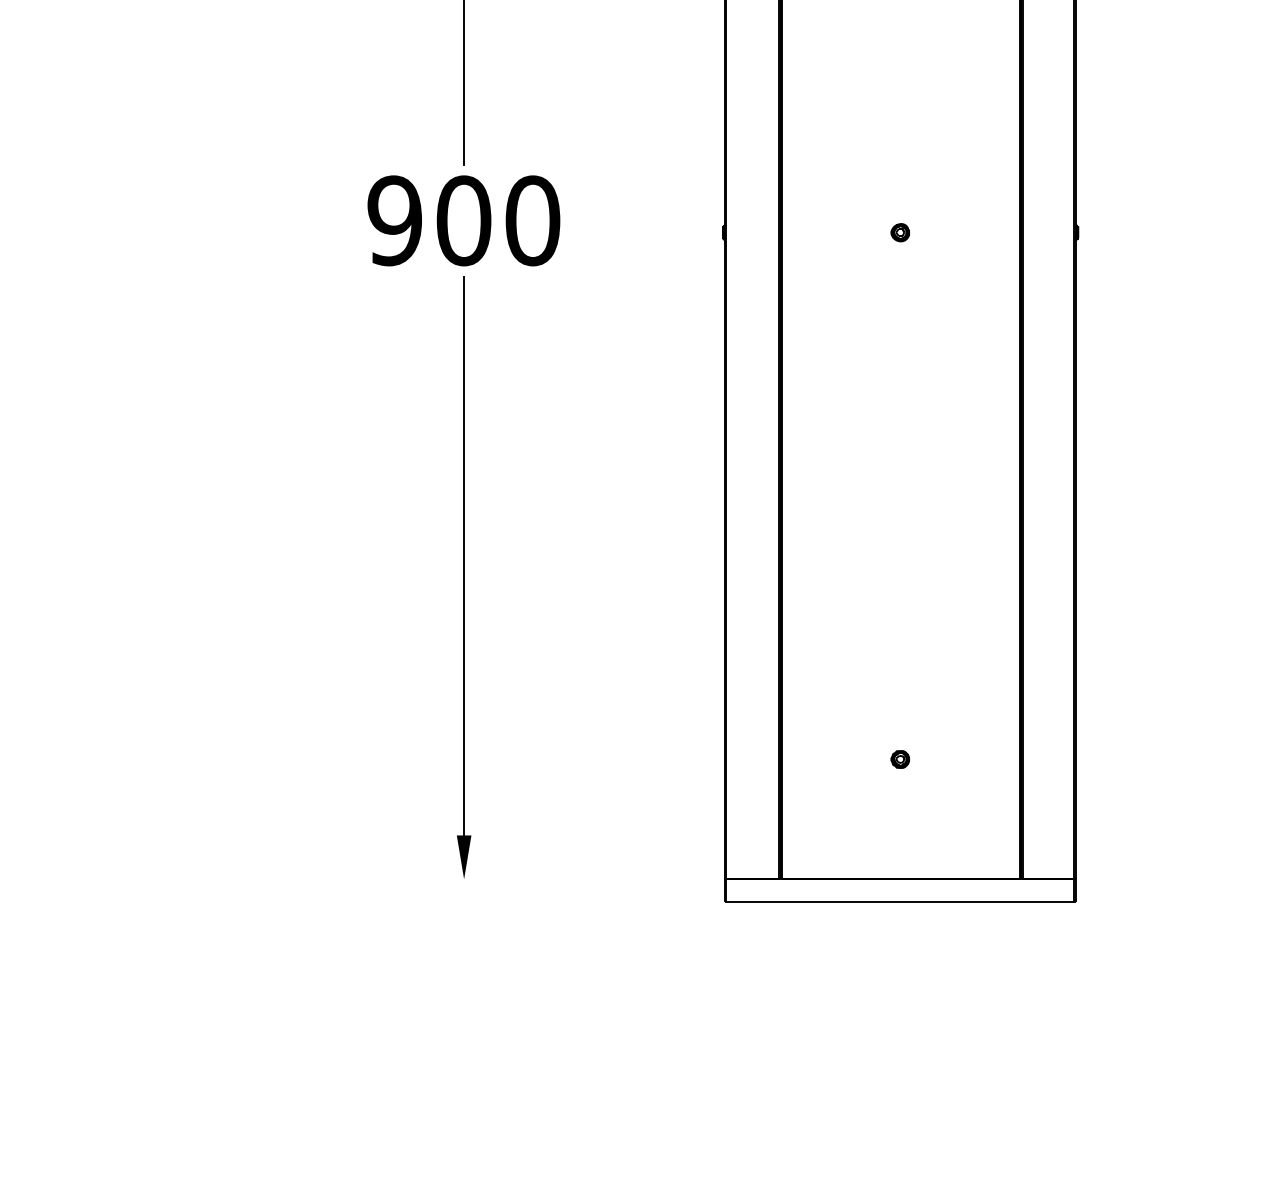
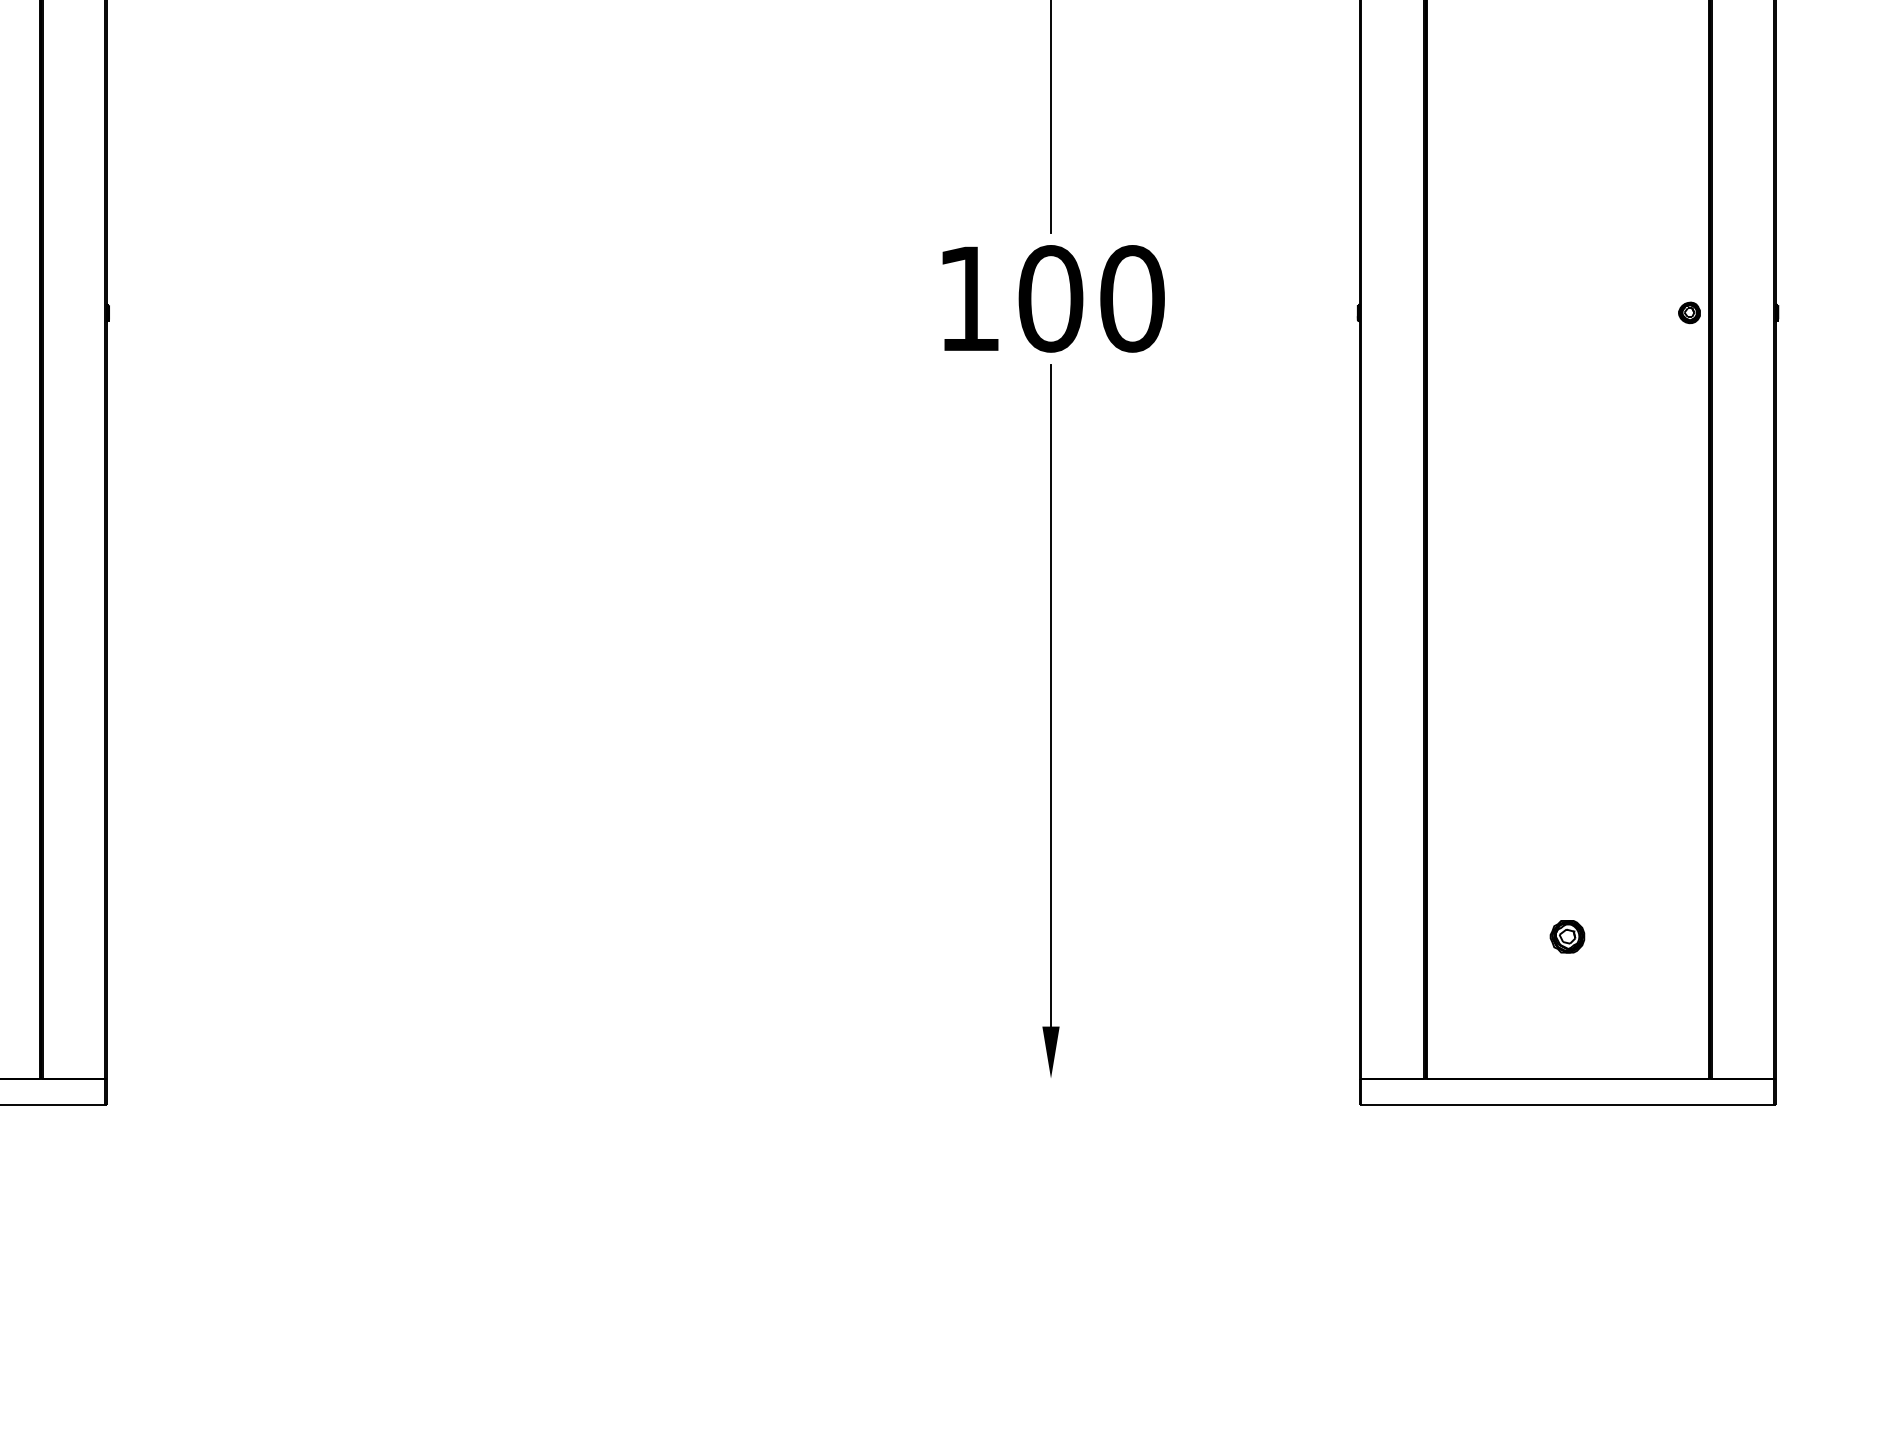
text: (394, 220) -> (968, 298), 900 -> 100
part: (900, 232) -> (1689, 312), moved
part: (900, 759) -> (1567, 936), size x1.6

